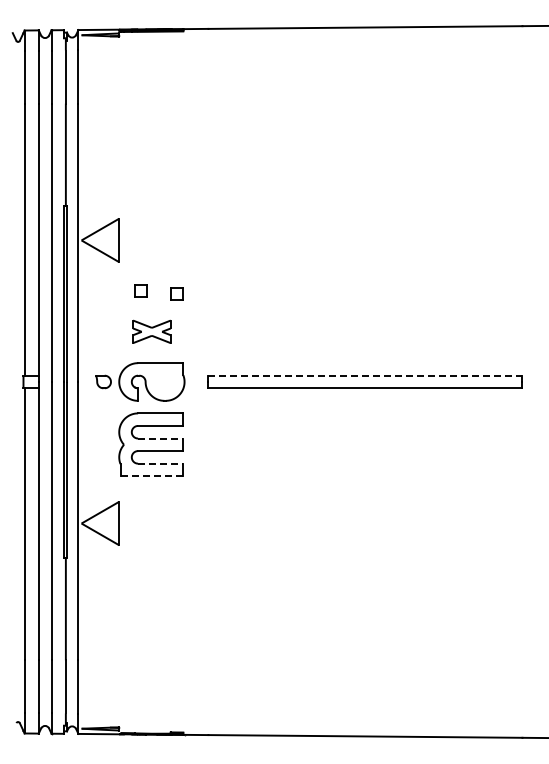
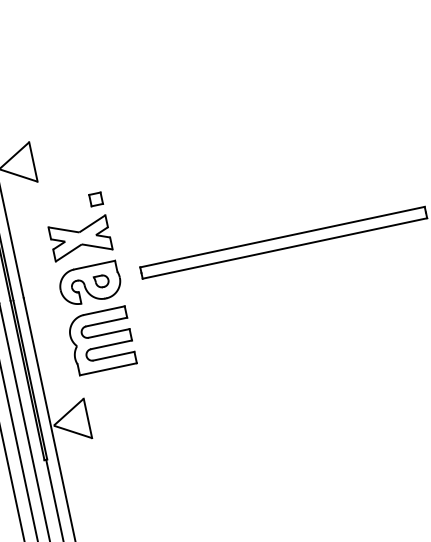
part: (140, 290) -> (62, 203), removed
part: (151, 331) -> (80, 238), size x1.67
line: (365, 375) -> (282, 236), dashed -> solid
part: (103, 381) -> (101, 281), moved
line: (160, 438) -> (108, 333), dashed -> solid
line: (160, 463) -> (113, 356), dashed -> solid
line: (152, 476) -> (109, 369), dashed -> solid

